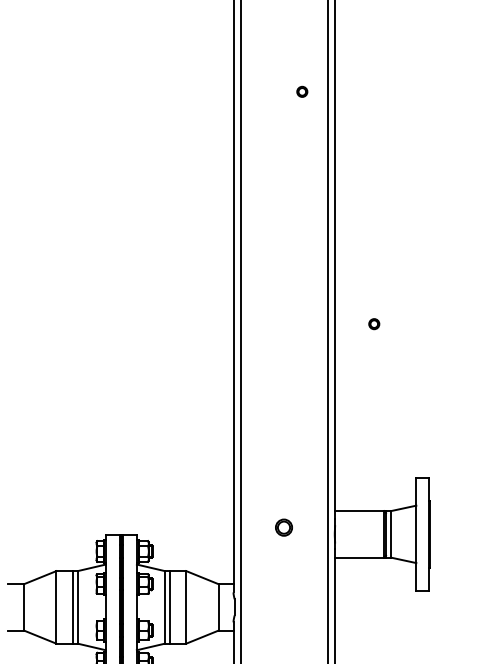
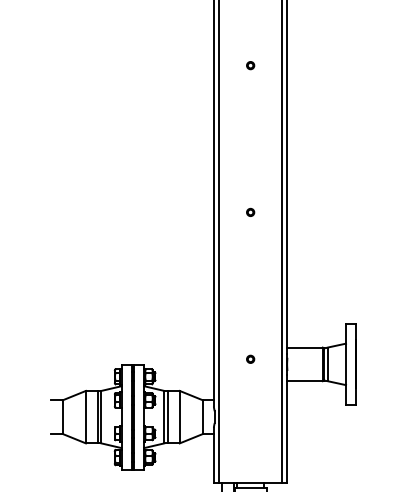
part: (302, 91) -> (250, 65), moved
part: (374, 322) -> (250, 211), moved
part: (284, 526) -> (250, 358), size x0.62

